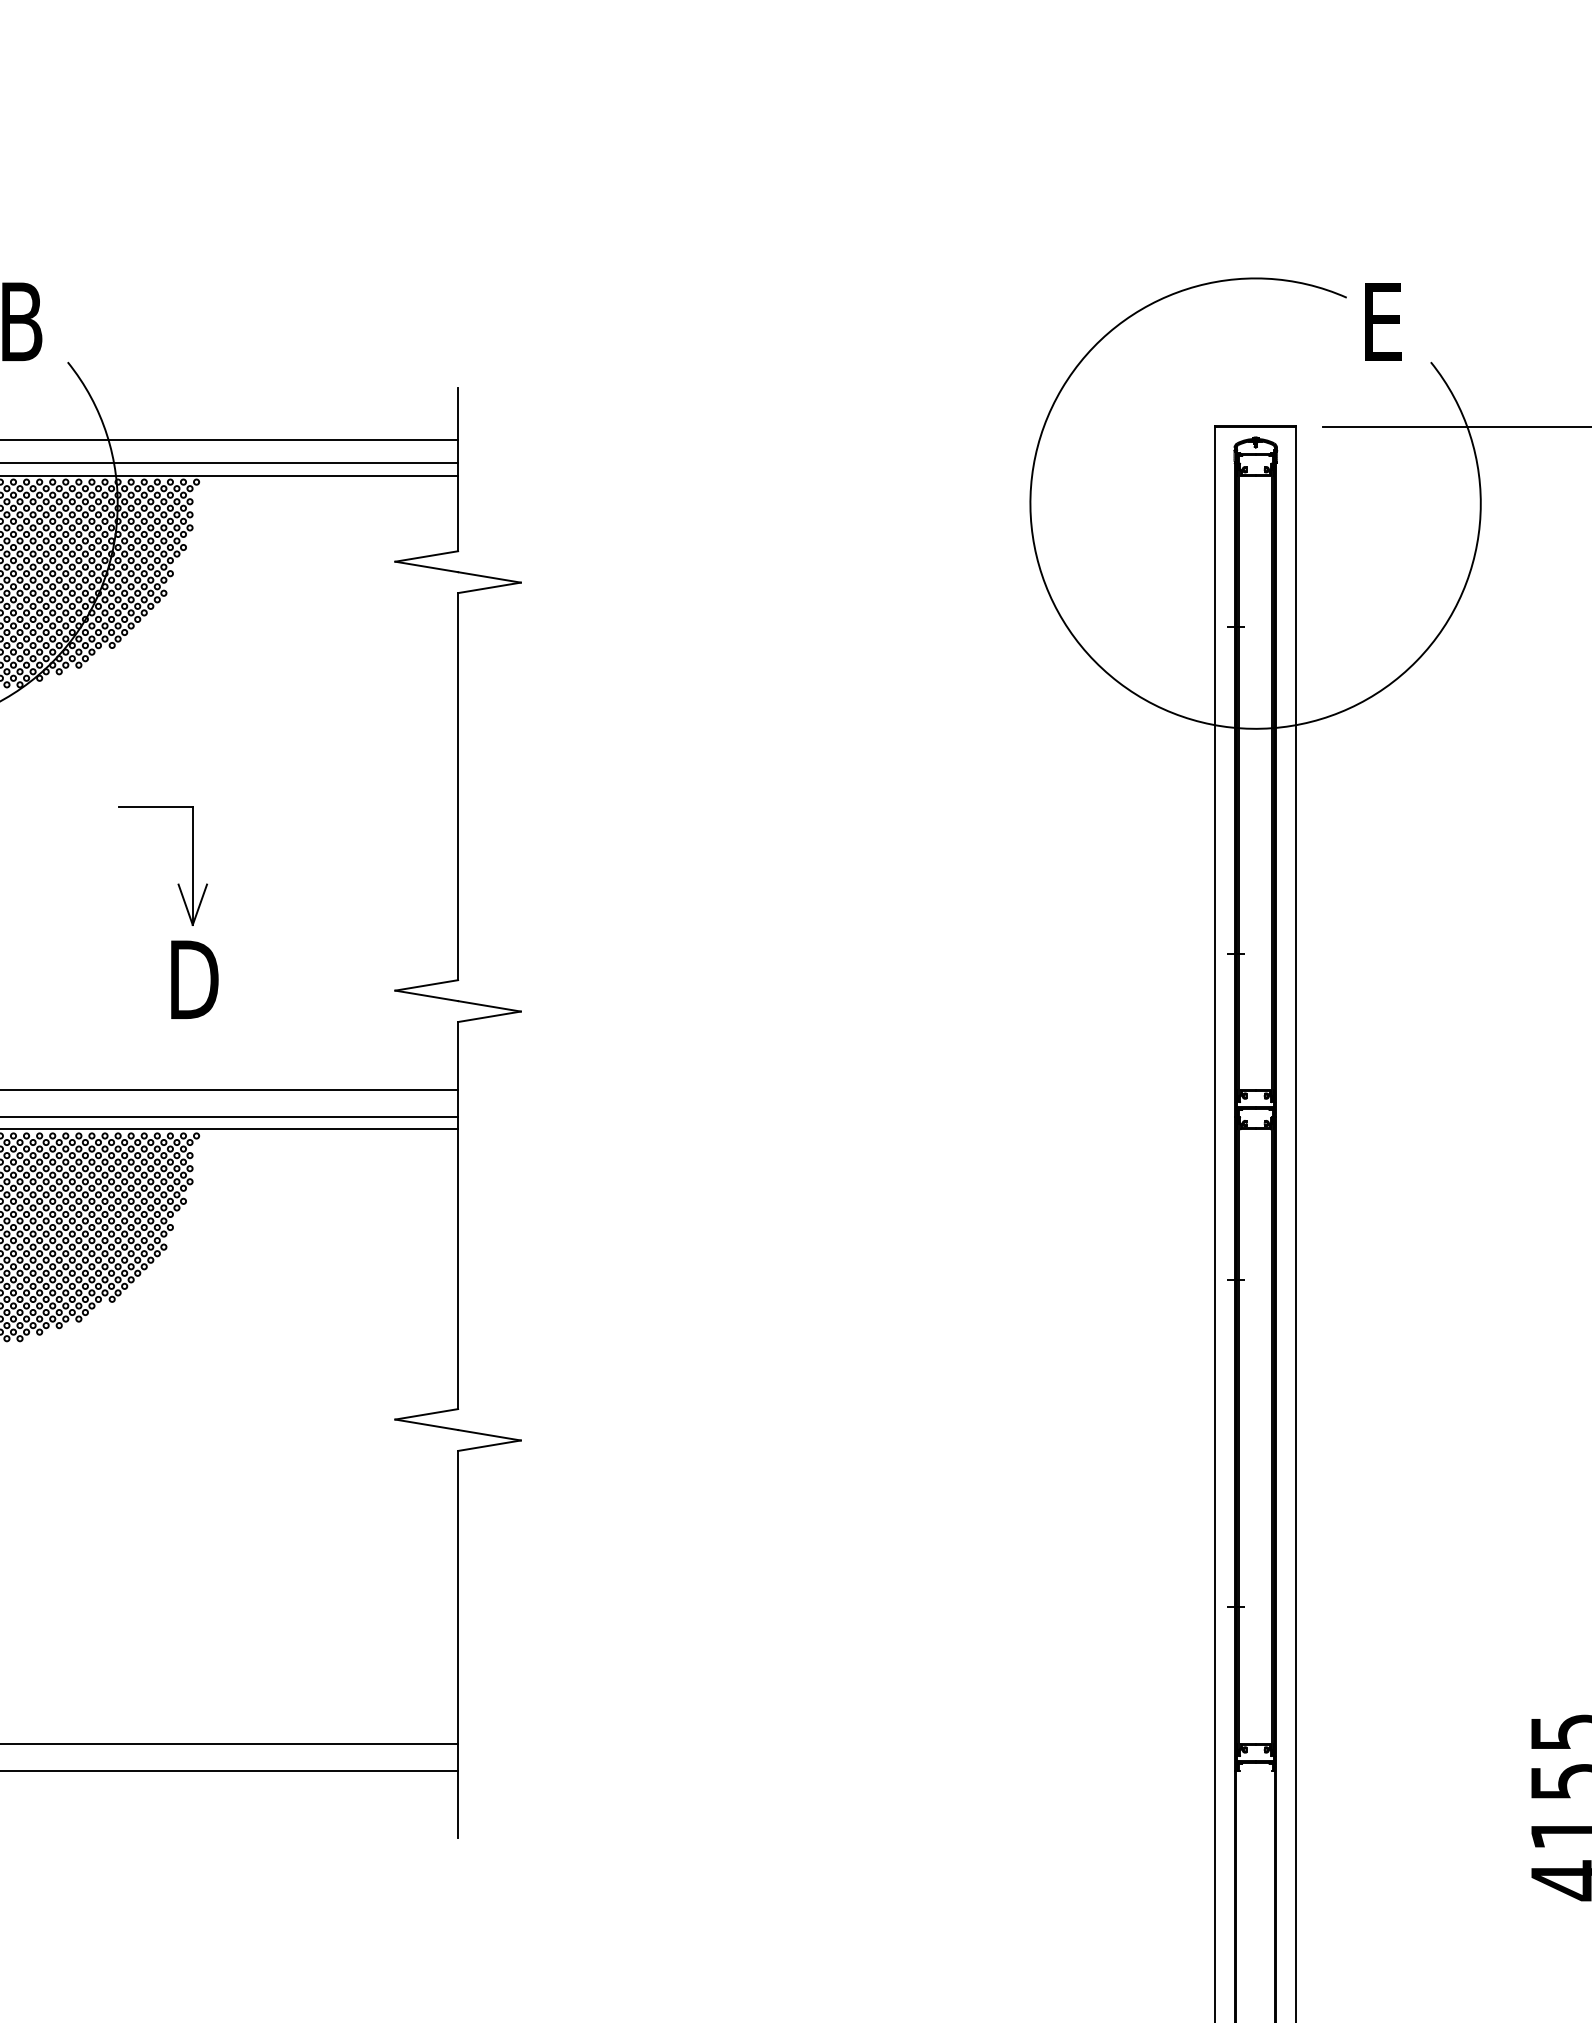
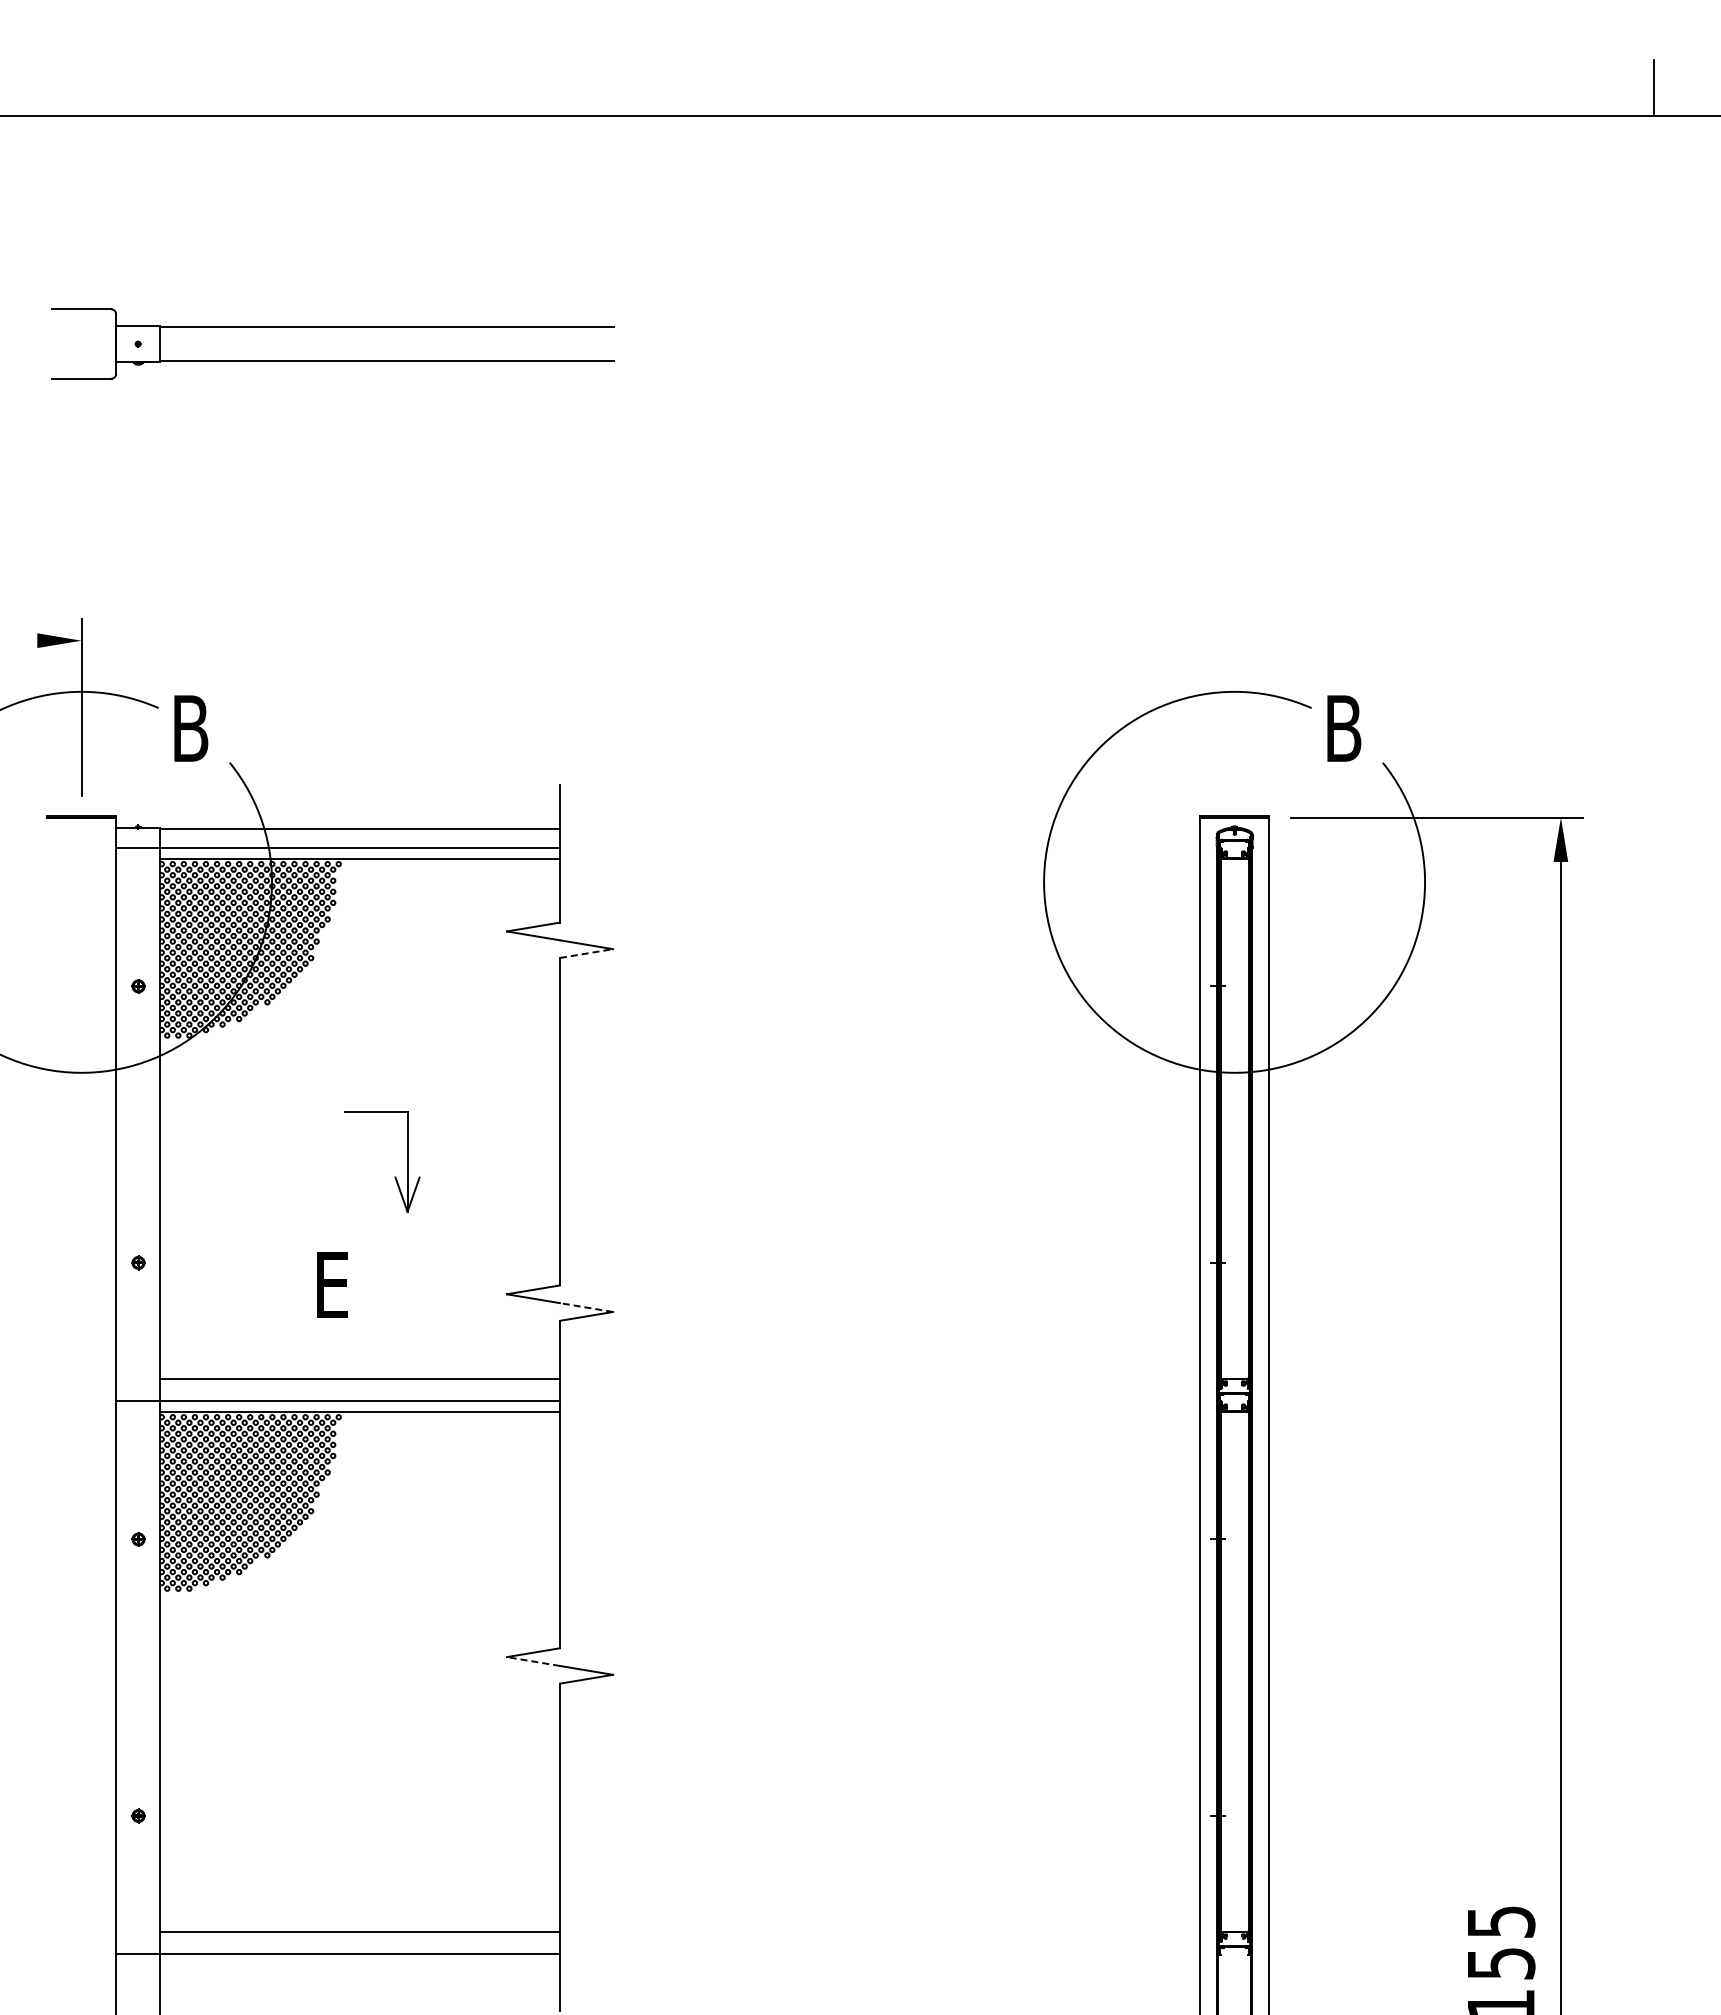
text: (1385, 321) -> (1344, 728), E -> B
line: (489, 587) -> (586, 953), solid -> dashed
part: (178, 883) -> (395, 1176), moved
text: (195, 980) -> (337, 1285), D -> E
line: (489, 1006) -> (586, 1307), solid -> dashed
line: (426, 1424) -> (533, 1661), solid -> dashed

